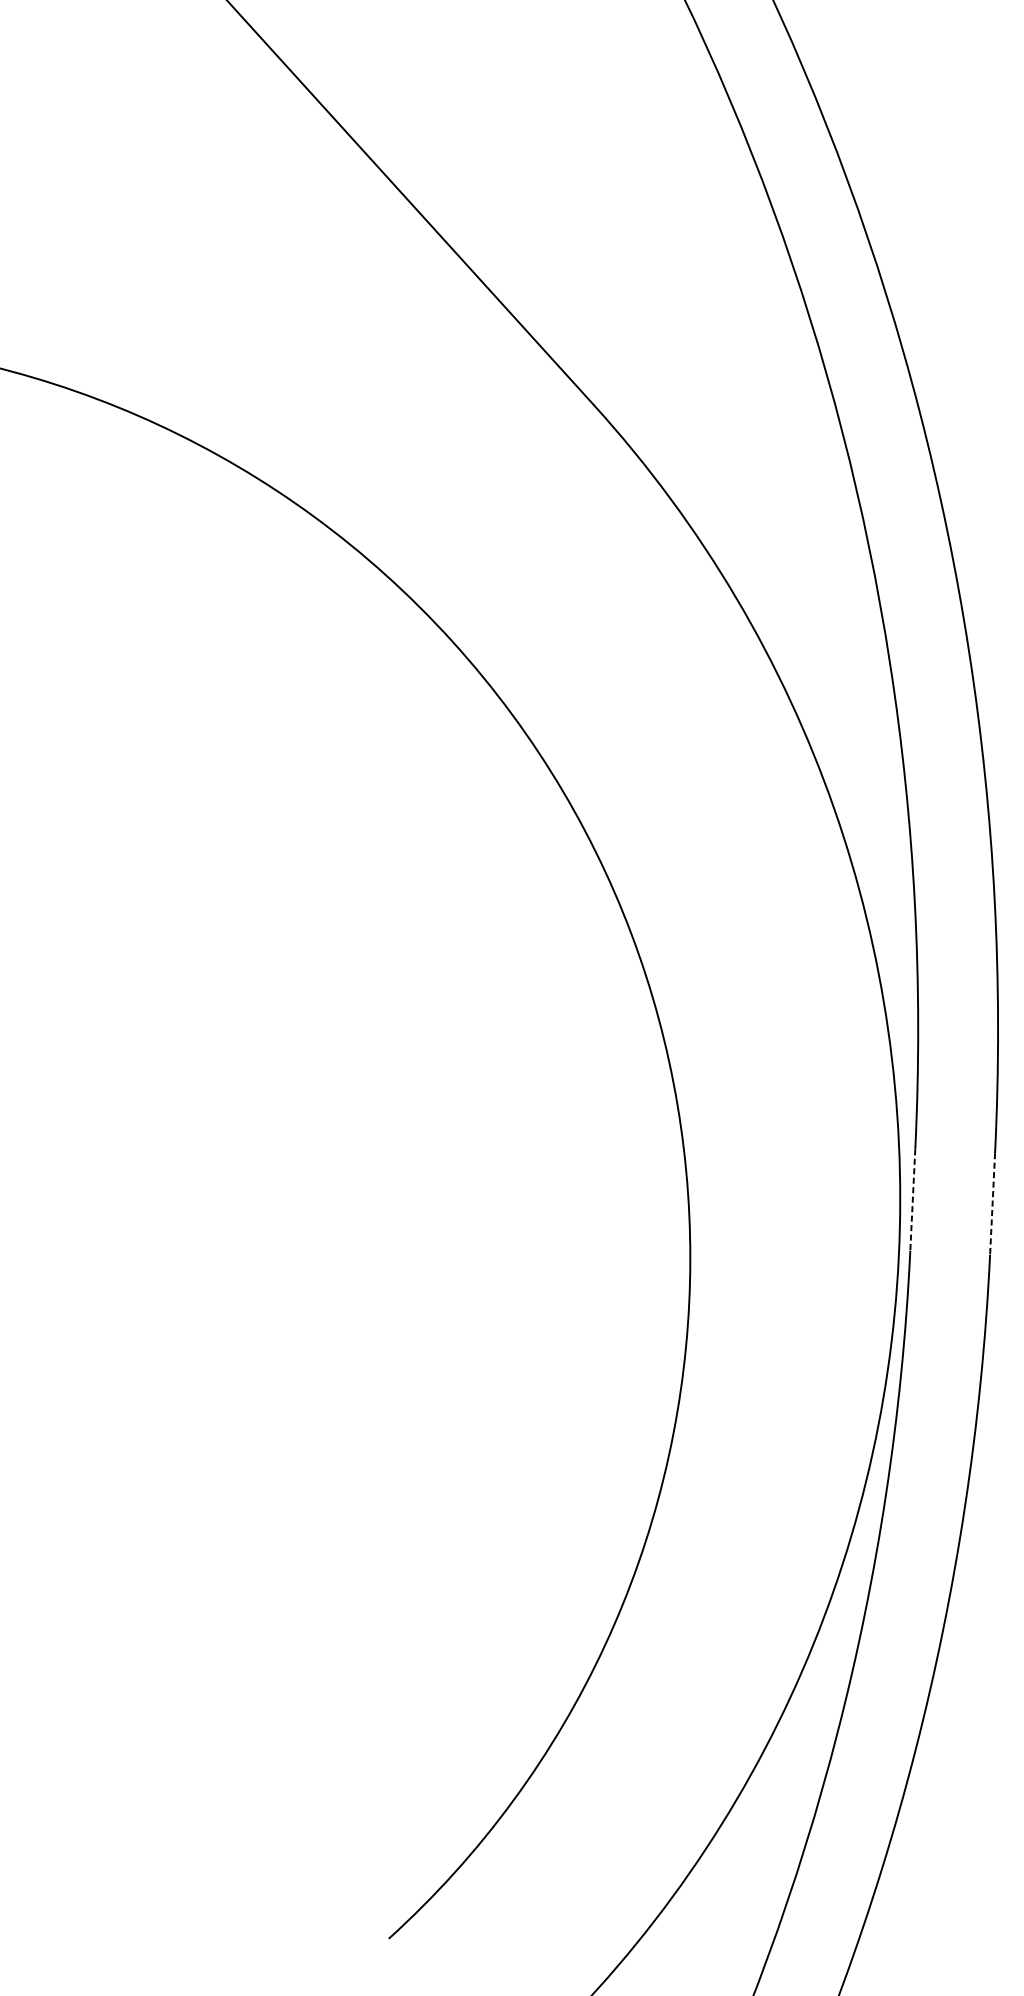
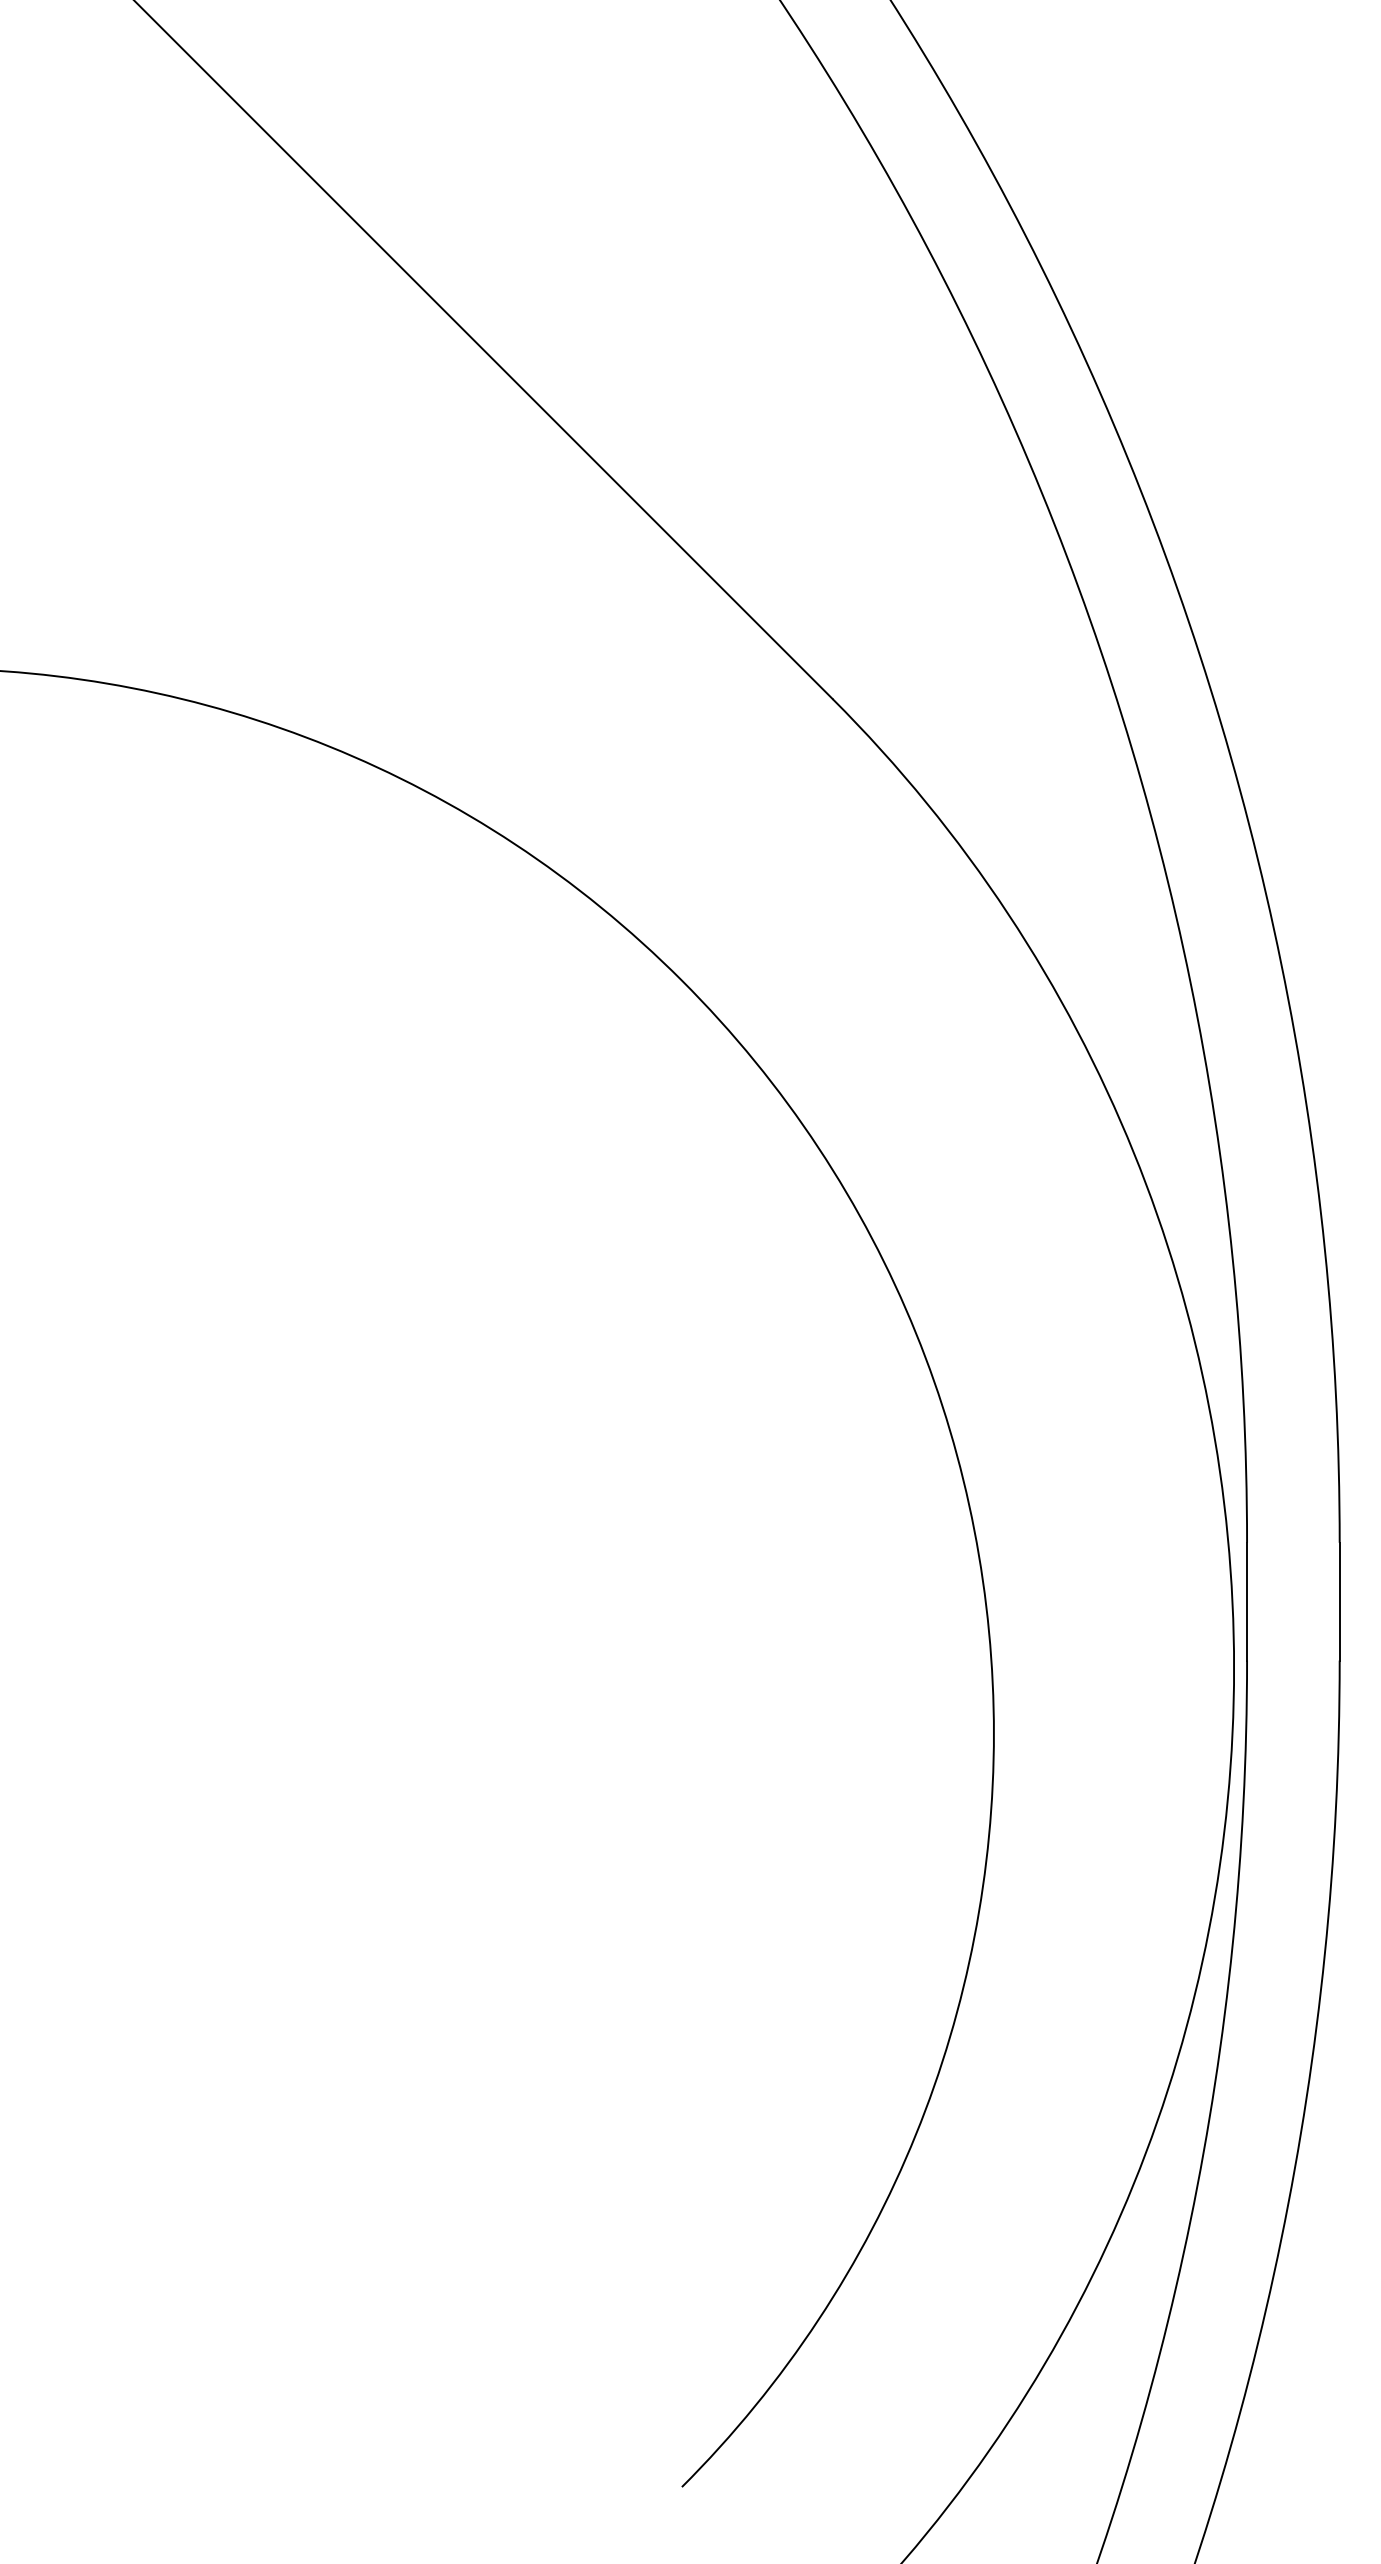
line: (913, 1199) -> (1247, 1601), dashed -> solid
line: (992, 1203) -> (1339, 1601), dashed -> solid

